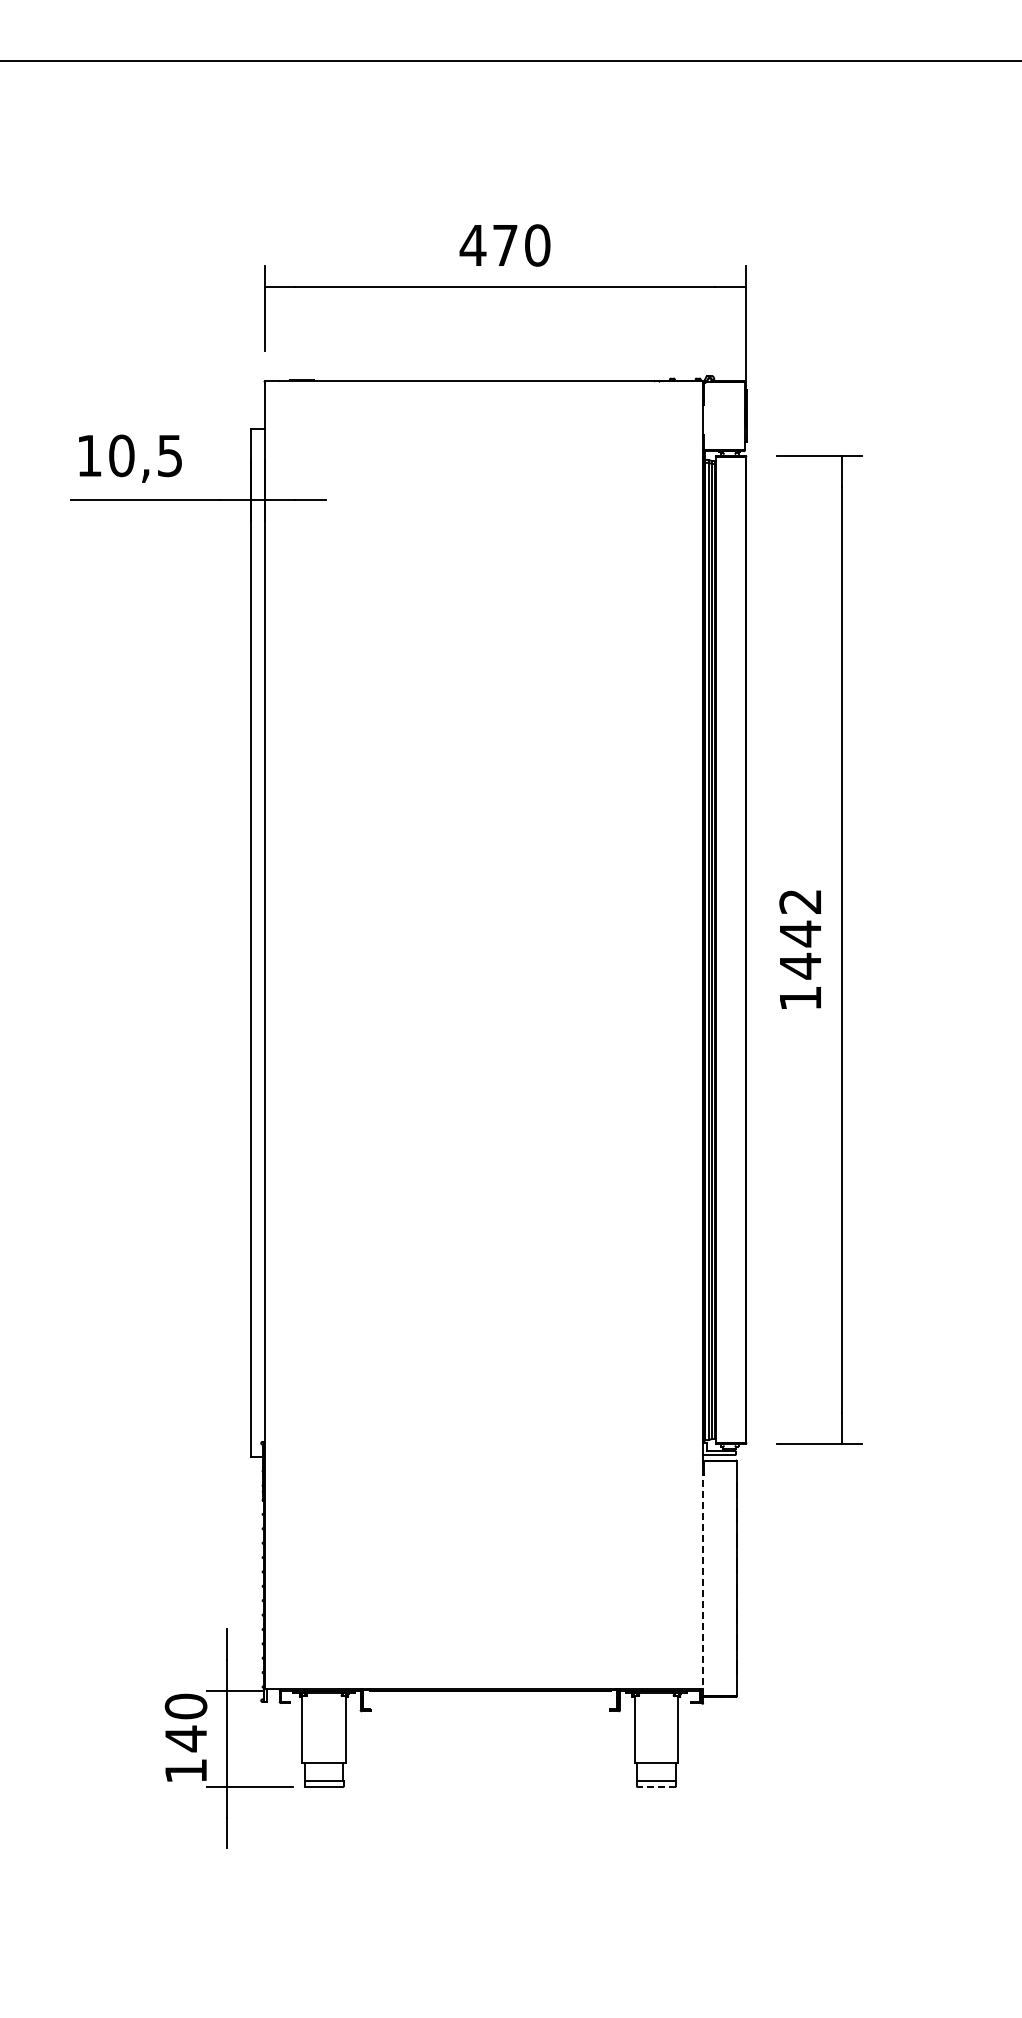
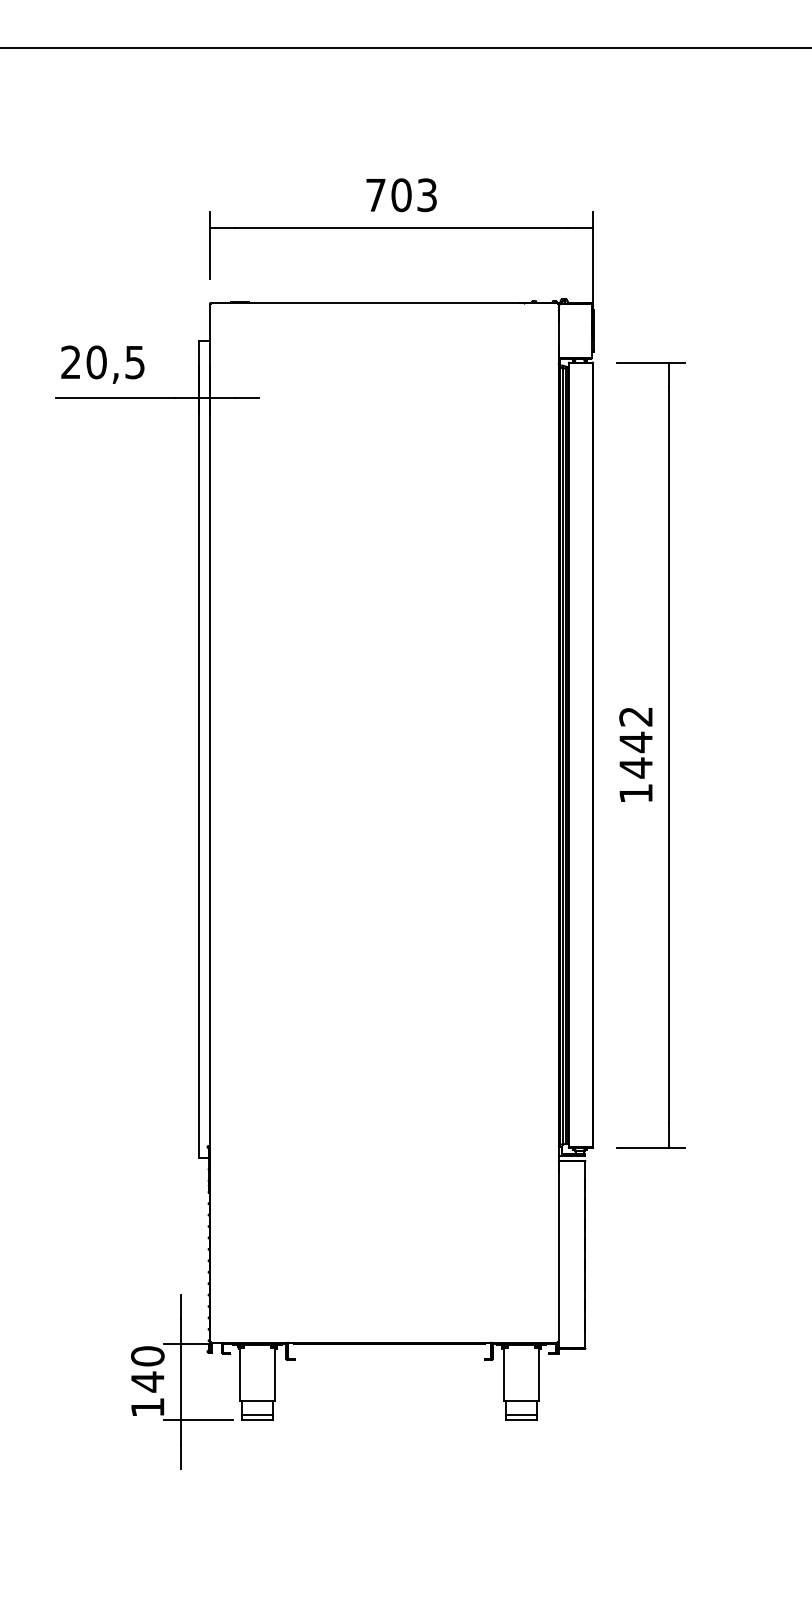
text: (504, 245) -> (400, 195), 470 -> 703
text: (89, 455) -> (71, 362), 10,5 -> 20,5
line: (702, 1585) -> (558, 1260), dashed -> solid
line: (655, 1786) -> (520, 1419), dashed -> solid

